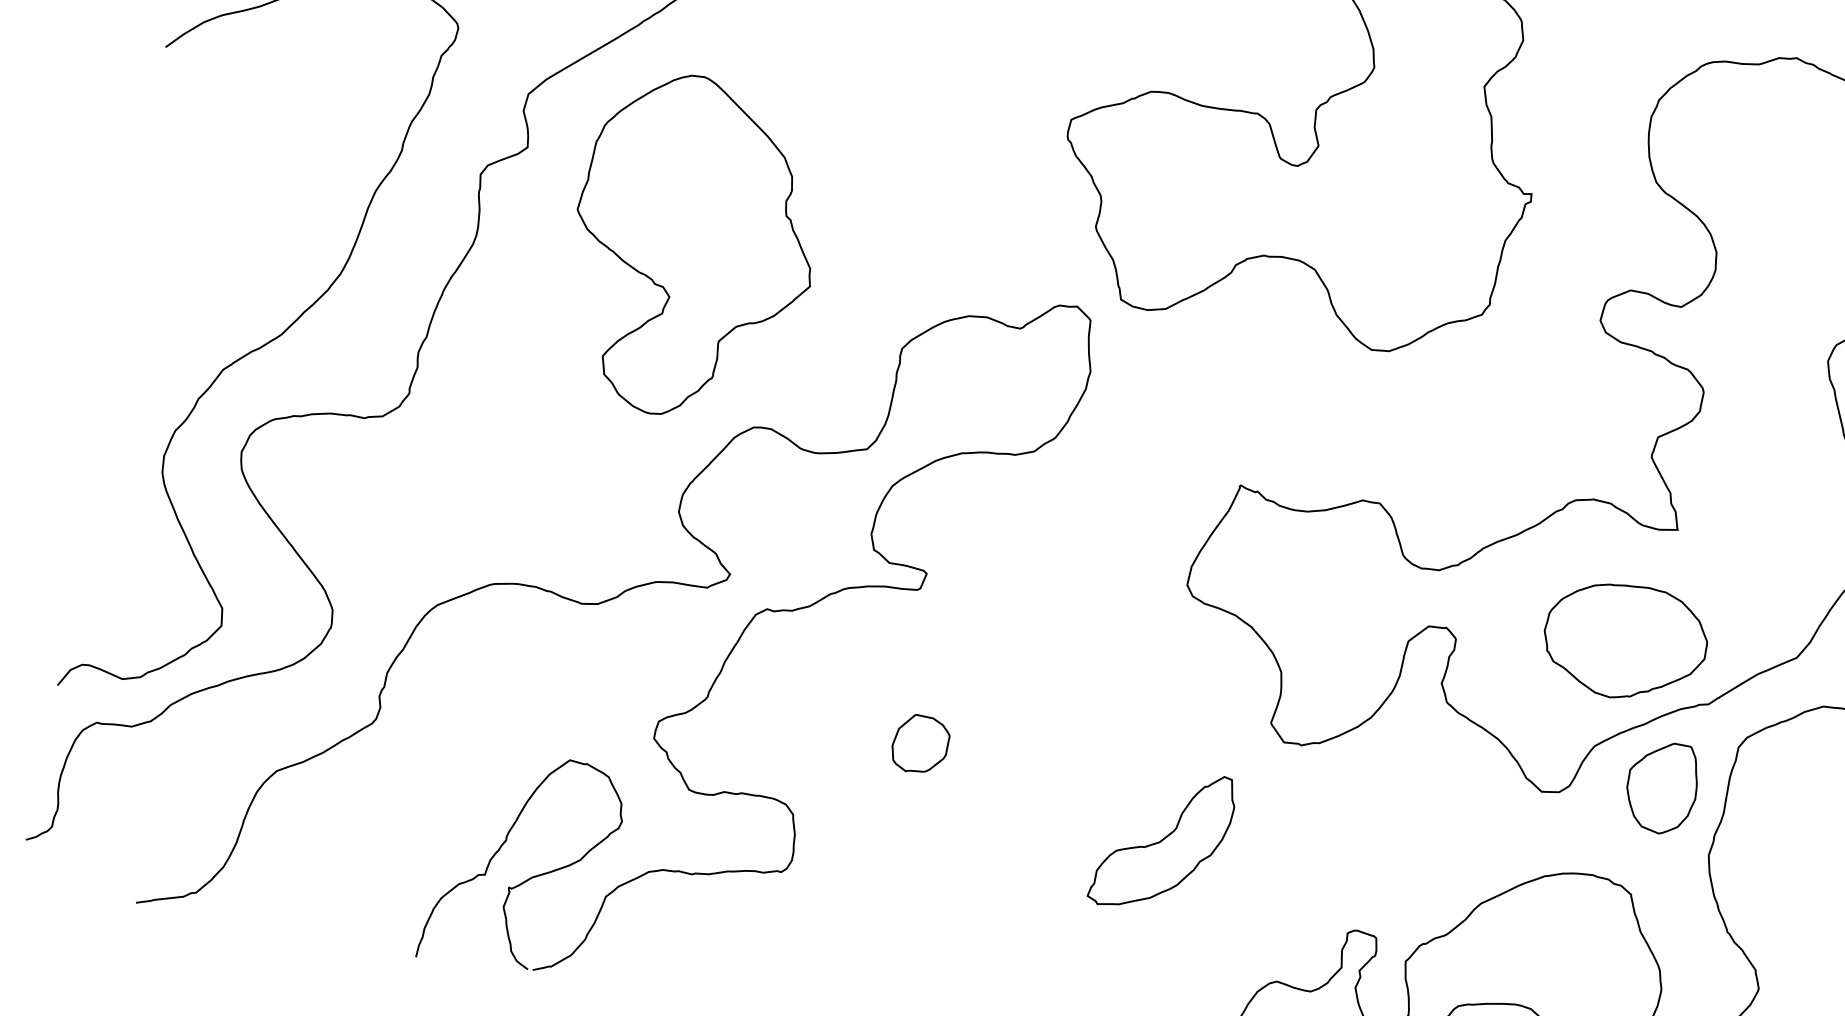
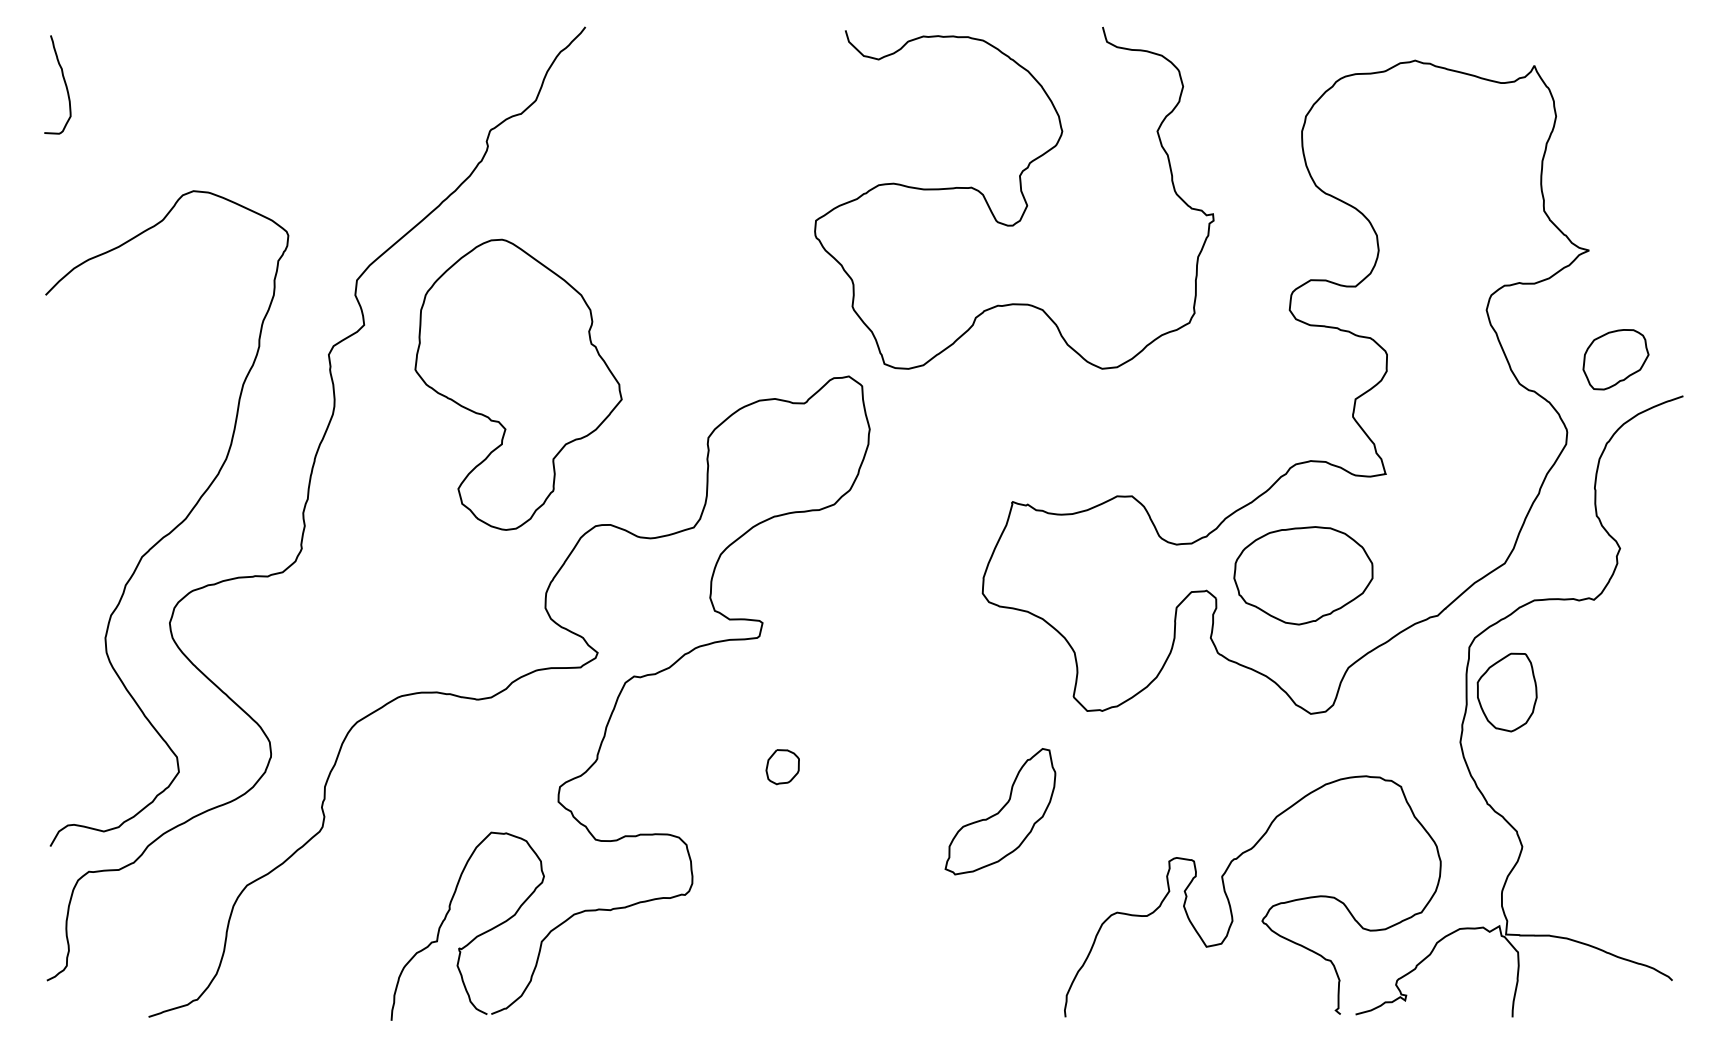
part: (1625, 641) -> (1303, 575), moved
part: (920, 743) -> (782, 766), size x0.7
part: (1661, 787) -> (1506, 692), moved

